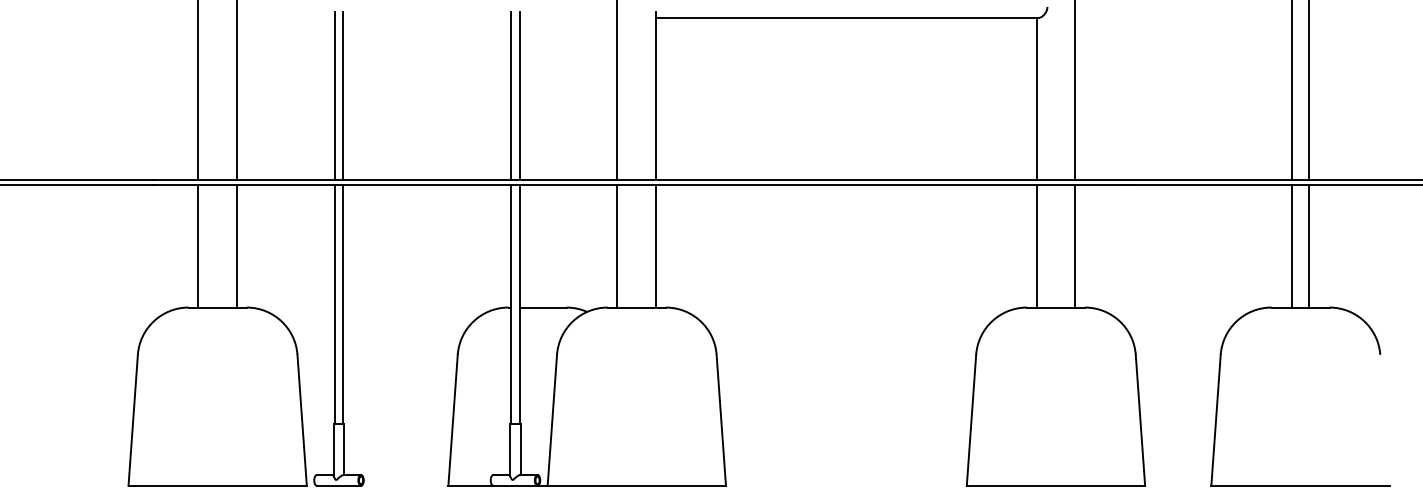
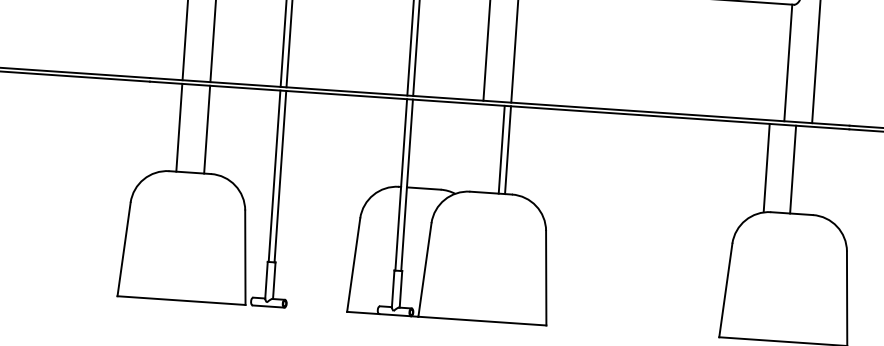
line: (617, 246) -> (501, 149), moved
line: (1036, 246) -> (766, 167), moved
line: (1075, 246) -> (793, 169), moved

